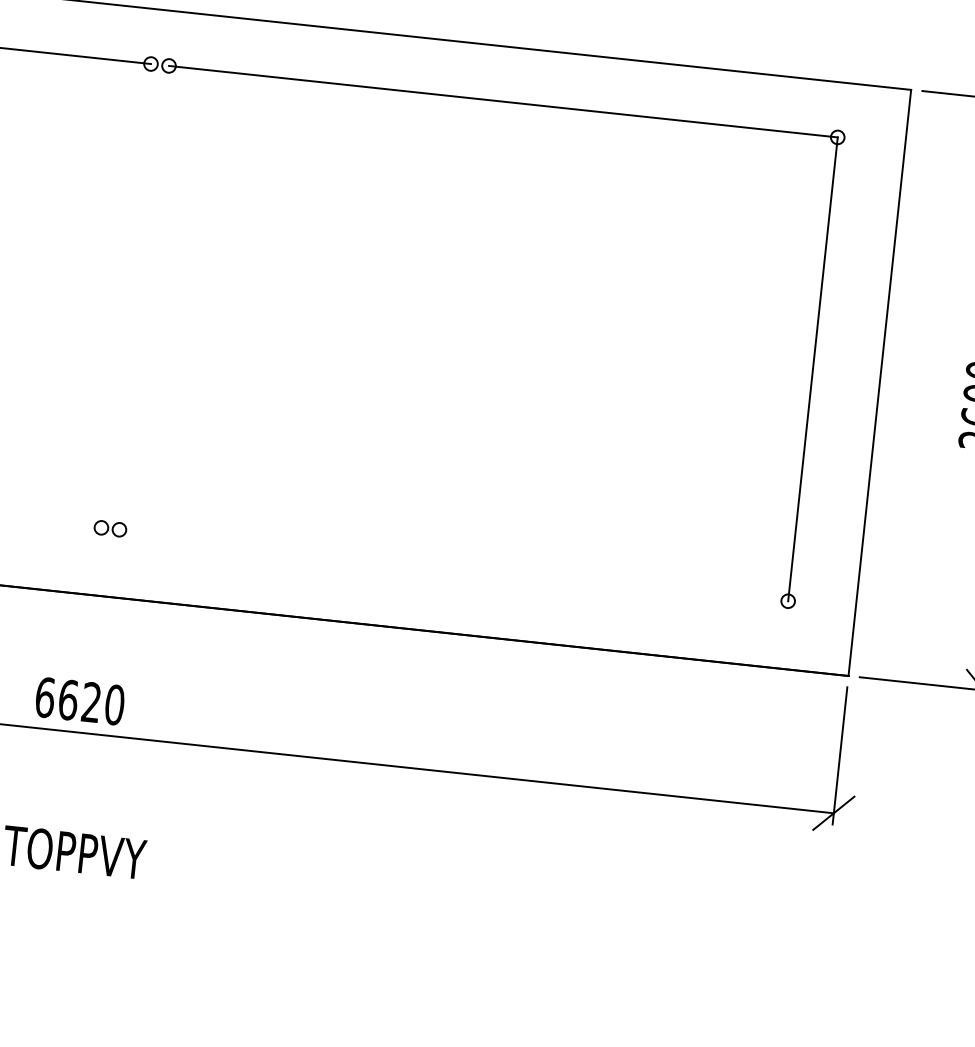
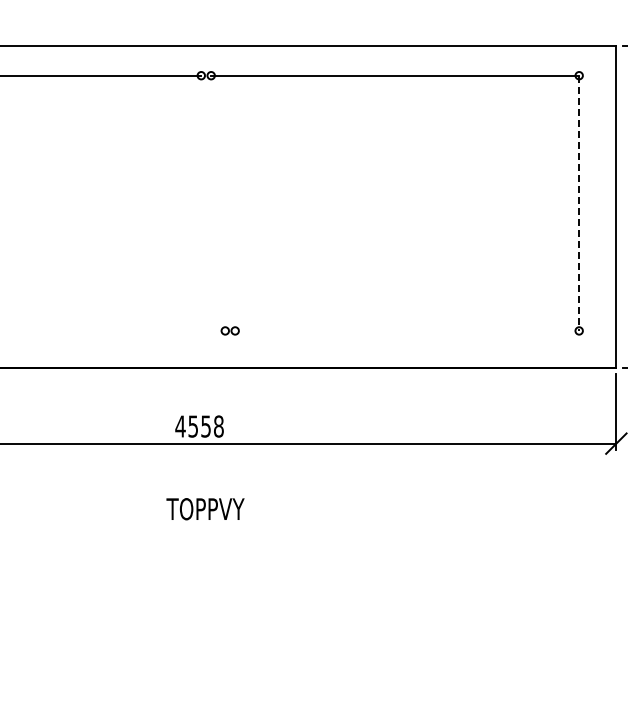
line: (813, 369) -> (579, 203), solid -> dashed
part: (109, 527) -> (229, 330), moved
text: (79, 701) -> (199, 426), 6620 -> 4558

